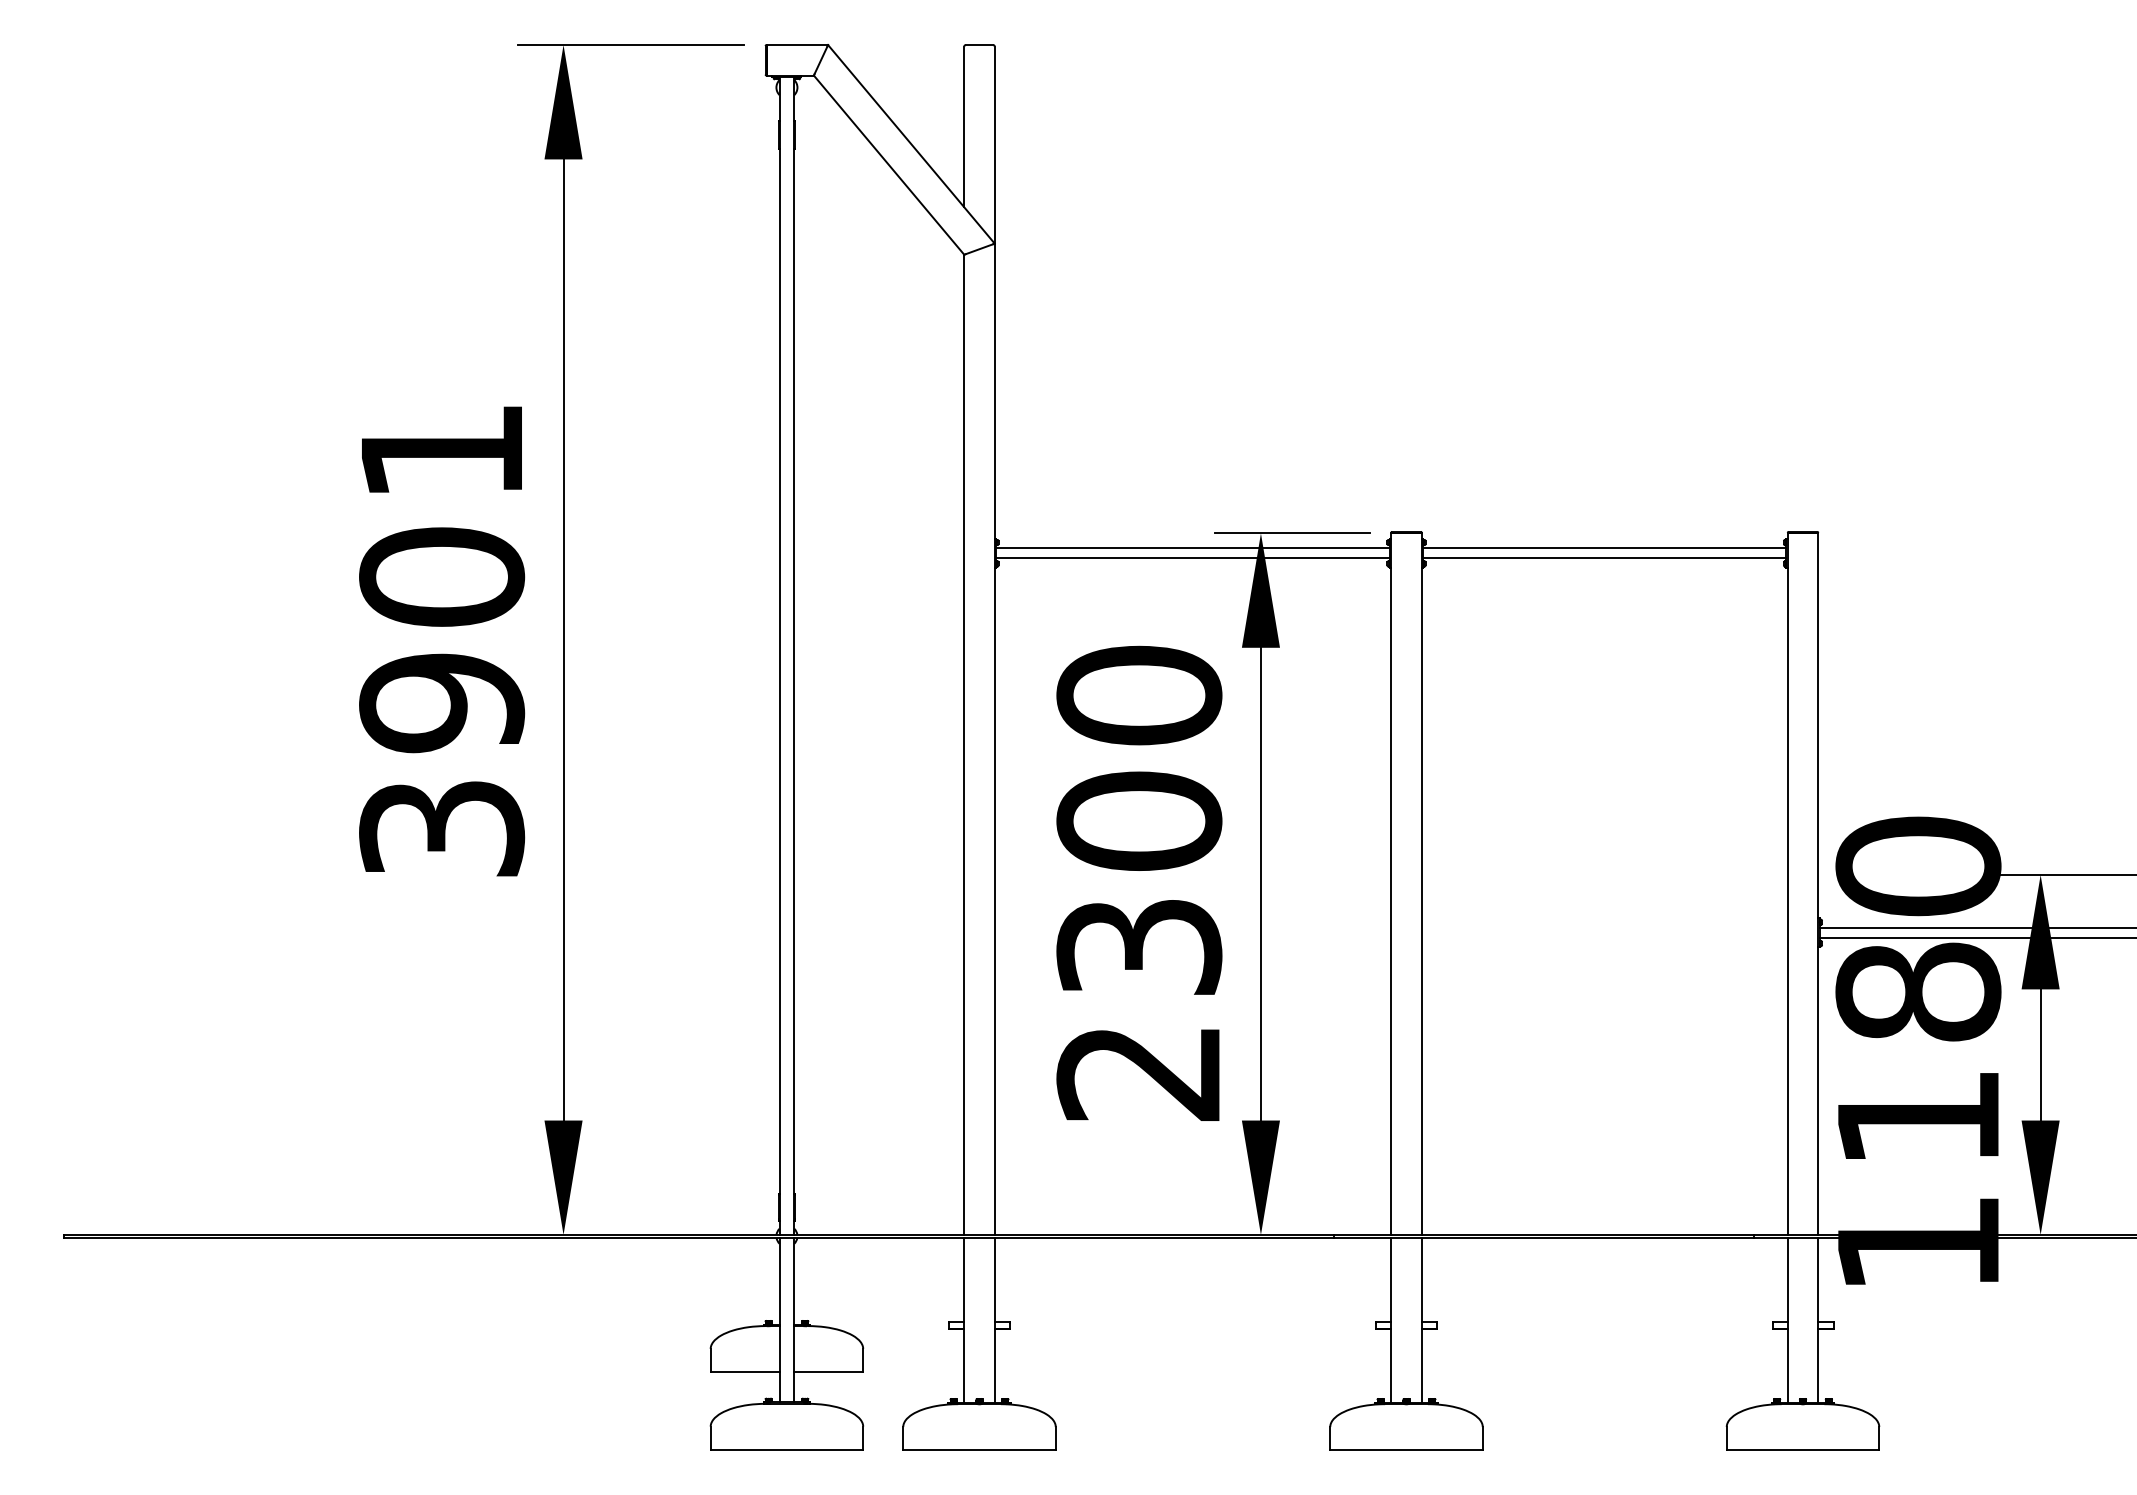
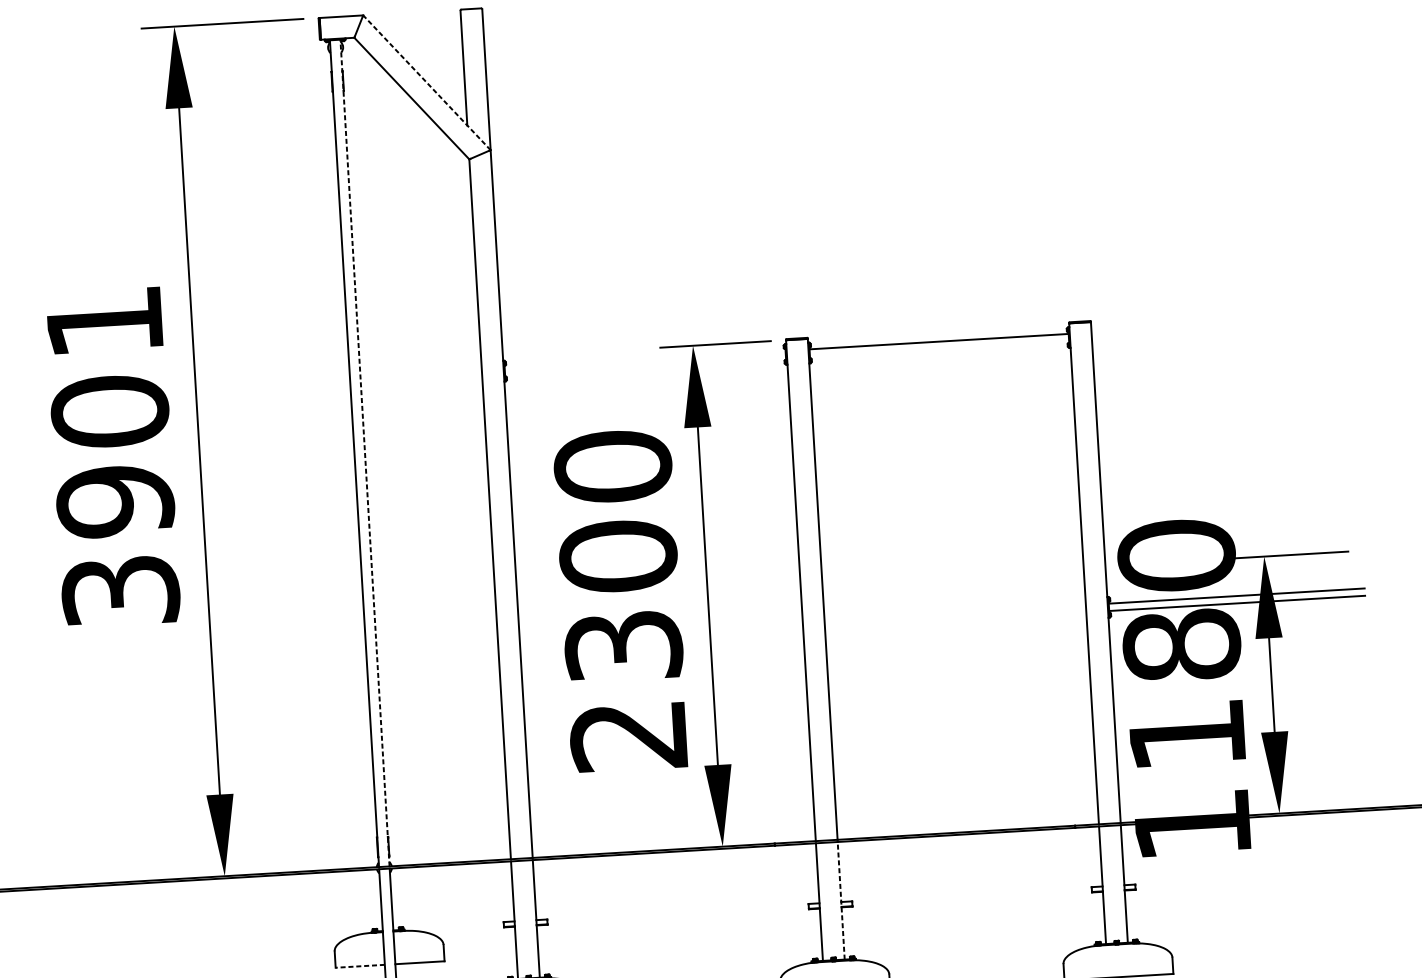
line: (911, 144) -> (426, 82), solid -> dashed
line: (1192, 548) -> (644, 359), removed
line: (1192, 558) -> (645, 366), removed
line: (1604, 558) -> (939, 349), removed
line: (794, 656) -> (365, 453), solid -> dashed
line: (1421, 1319) -> (840, 900), solid -> dashed
line: (744, 1371) -> (359, 966), solid -> dashed

